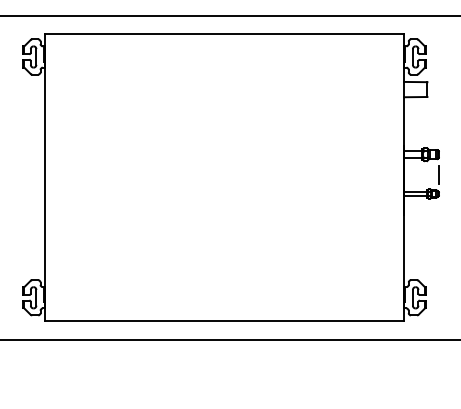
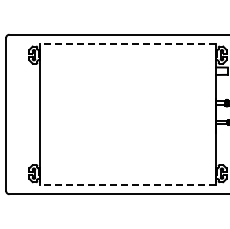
line: (223, 33) -> (127, 43), solid -> dashed
line: (223, 321) -> (127, 185), solid -> dashed

